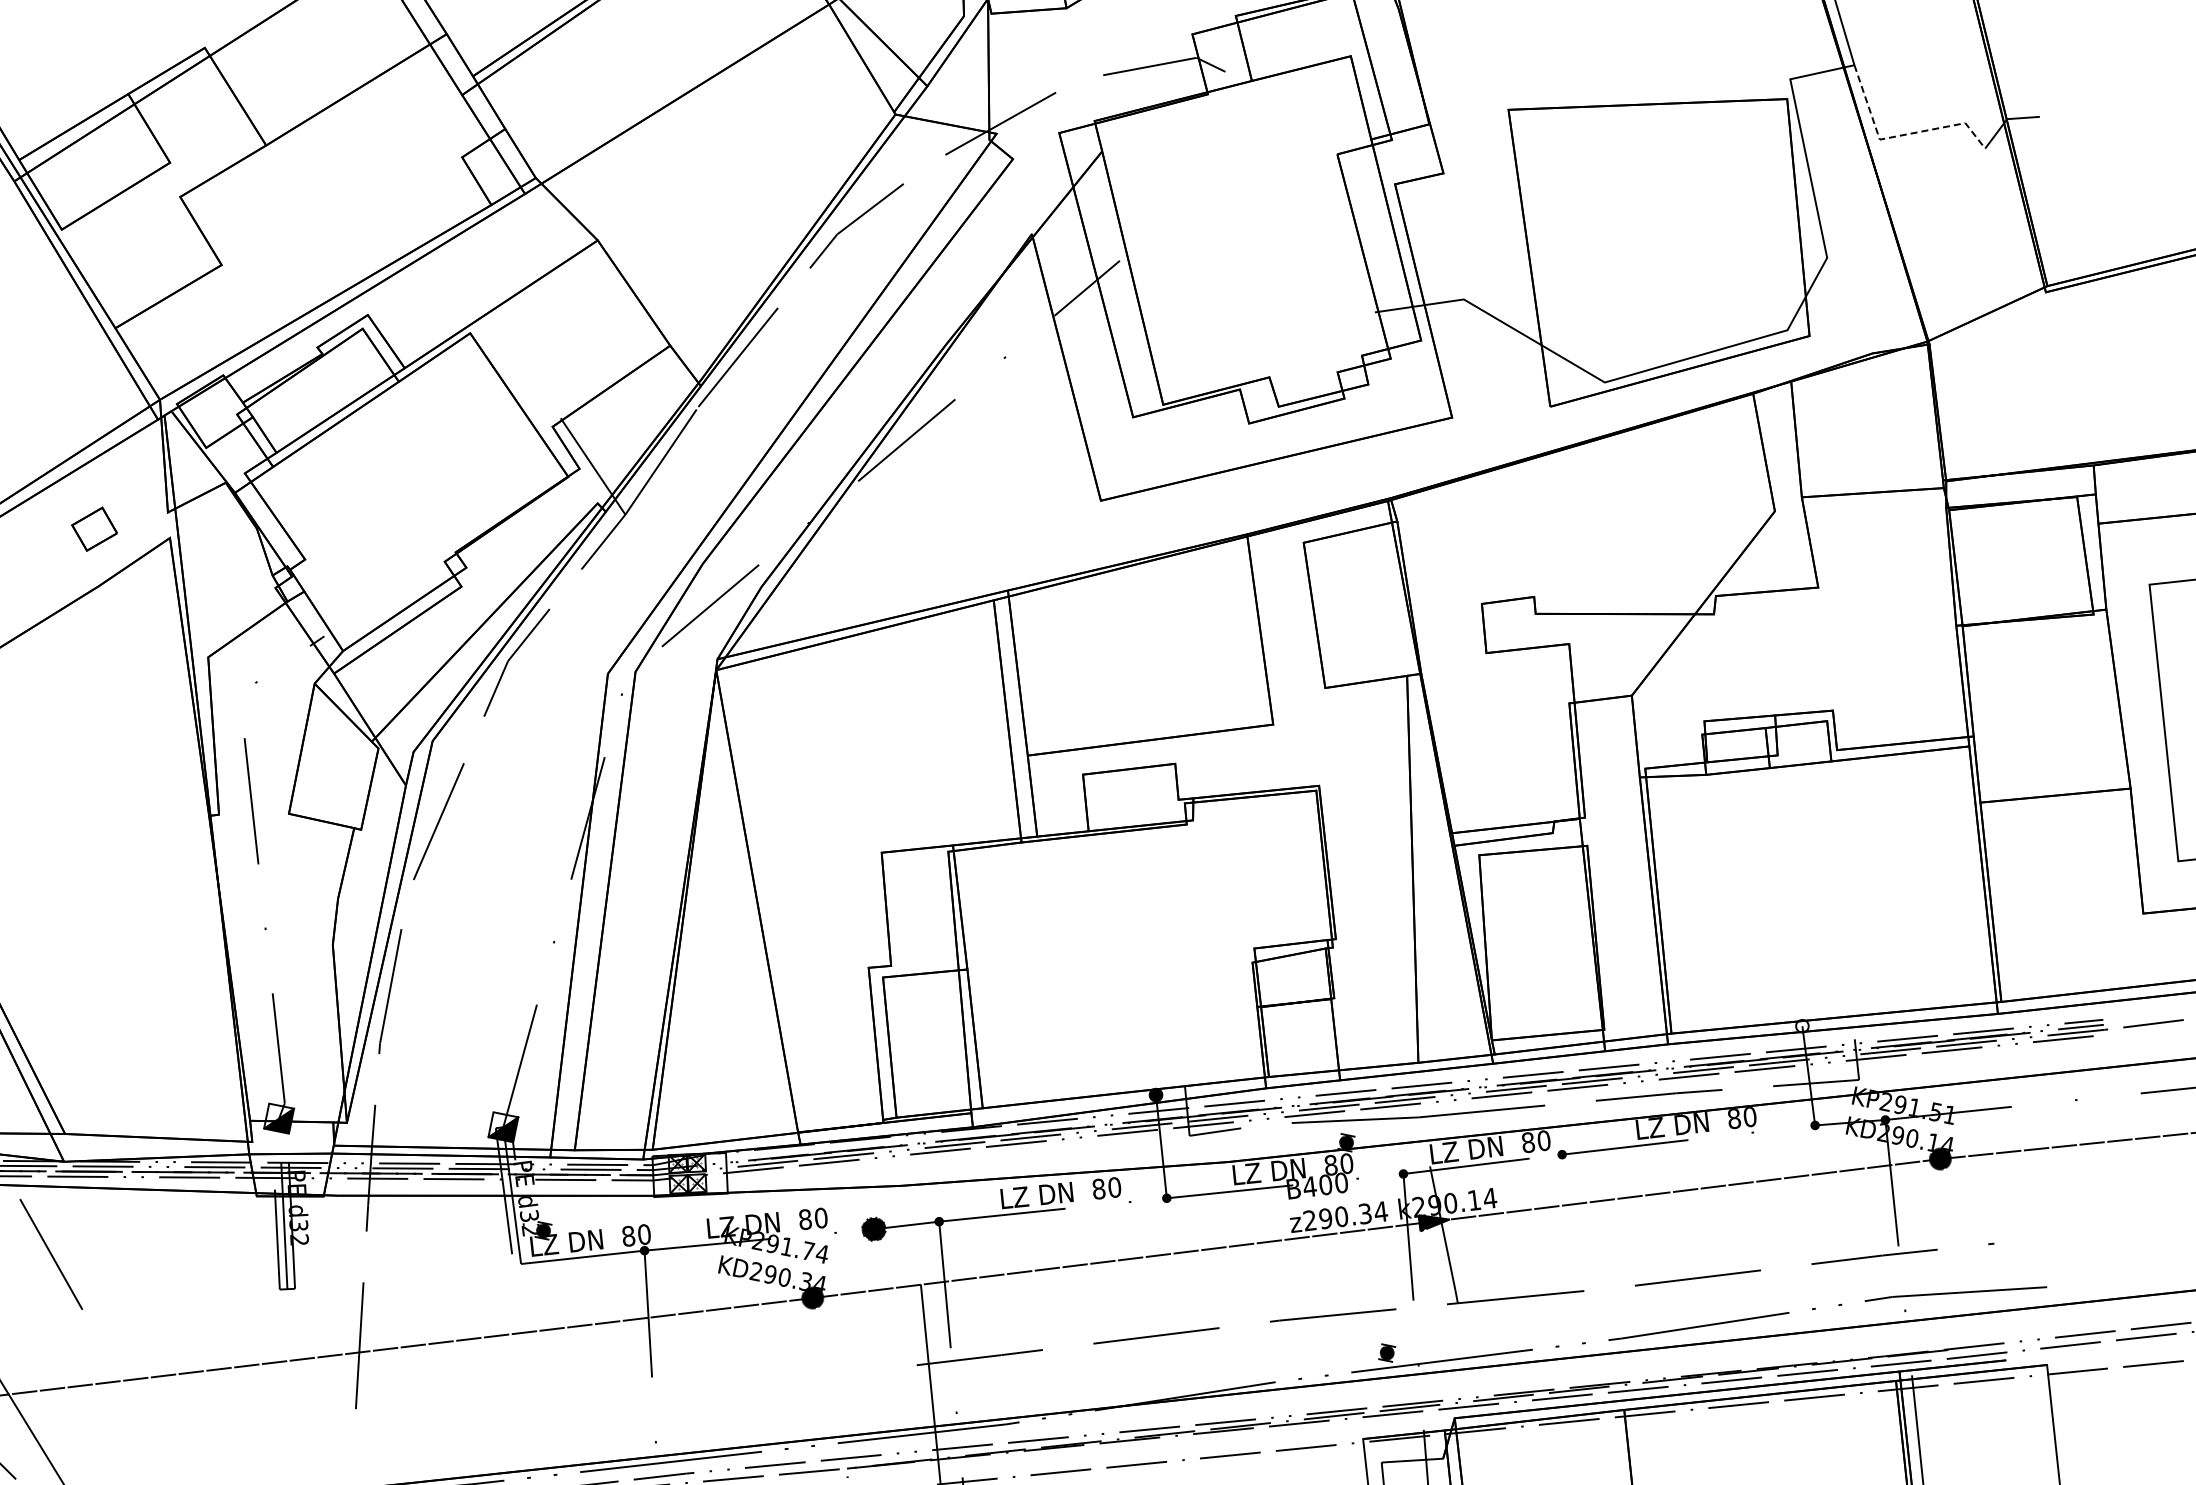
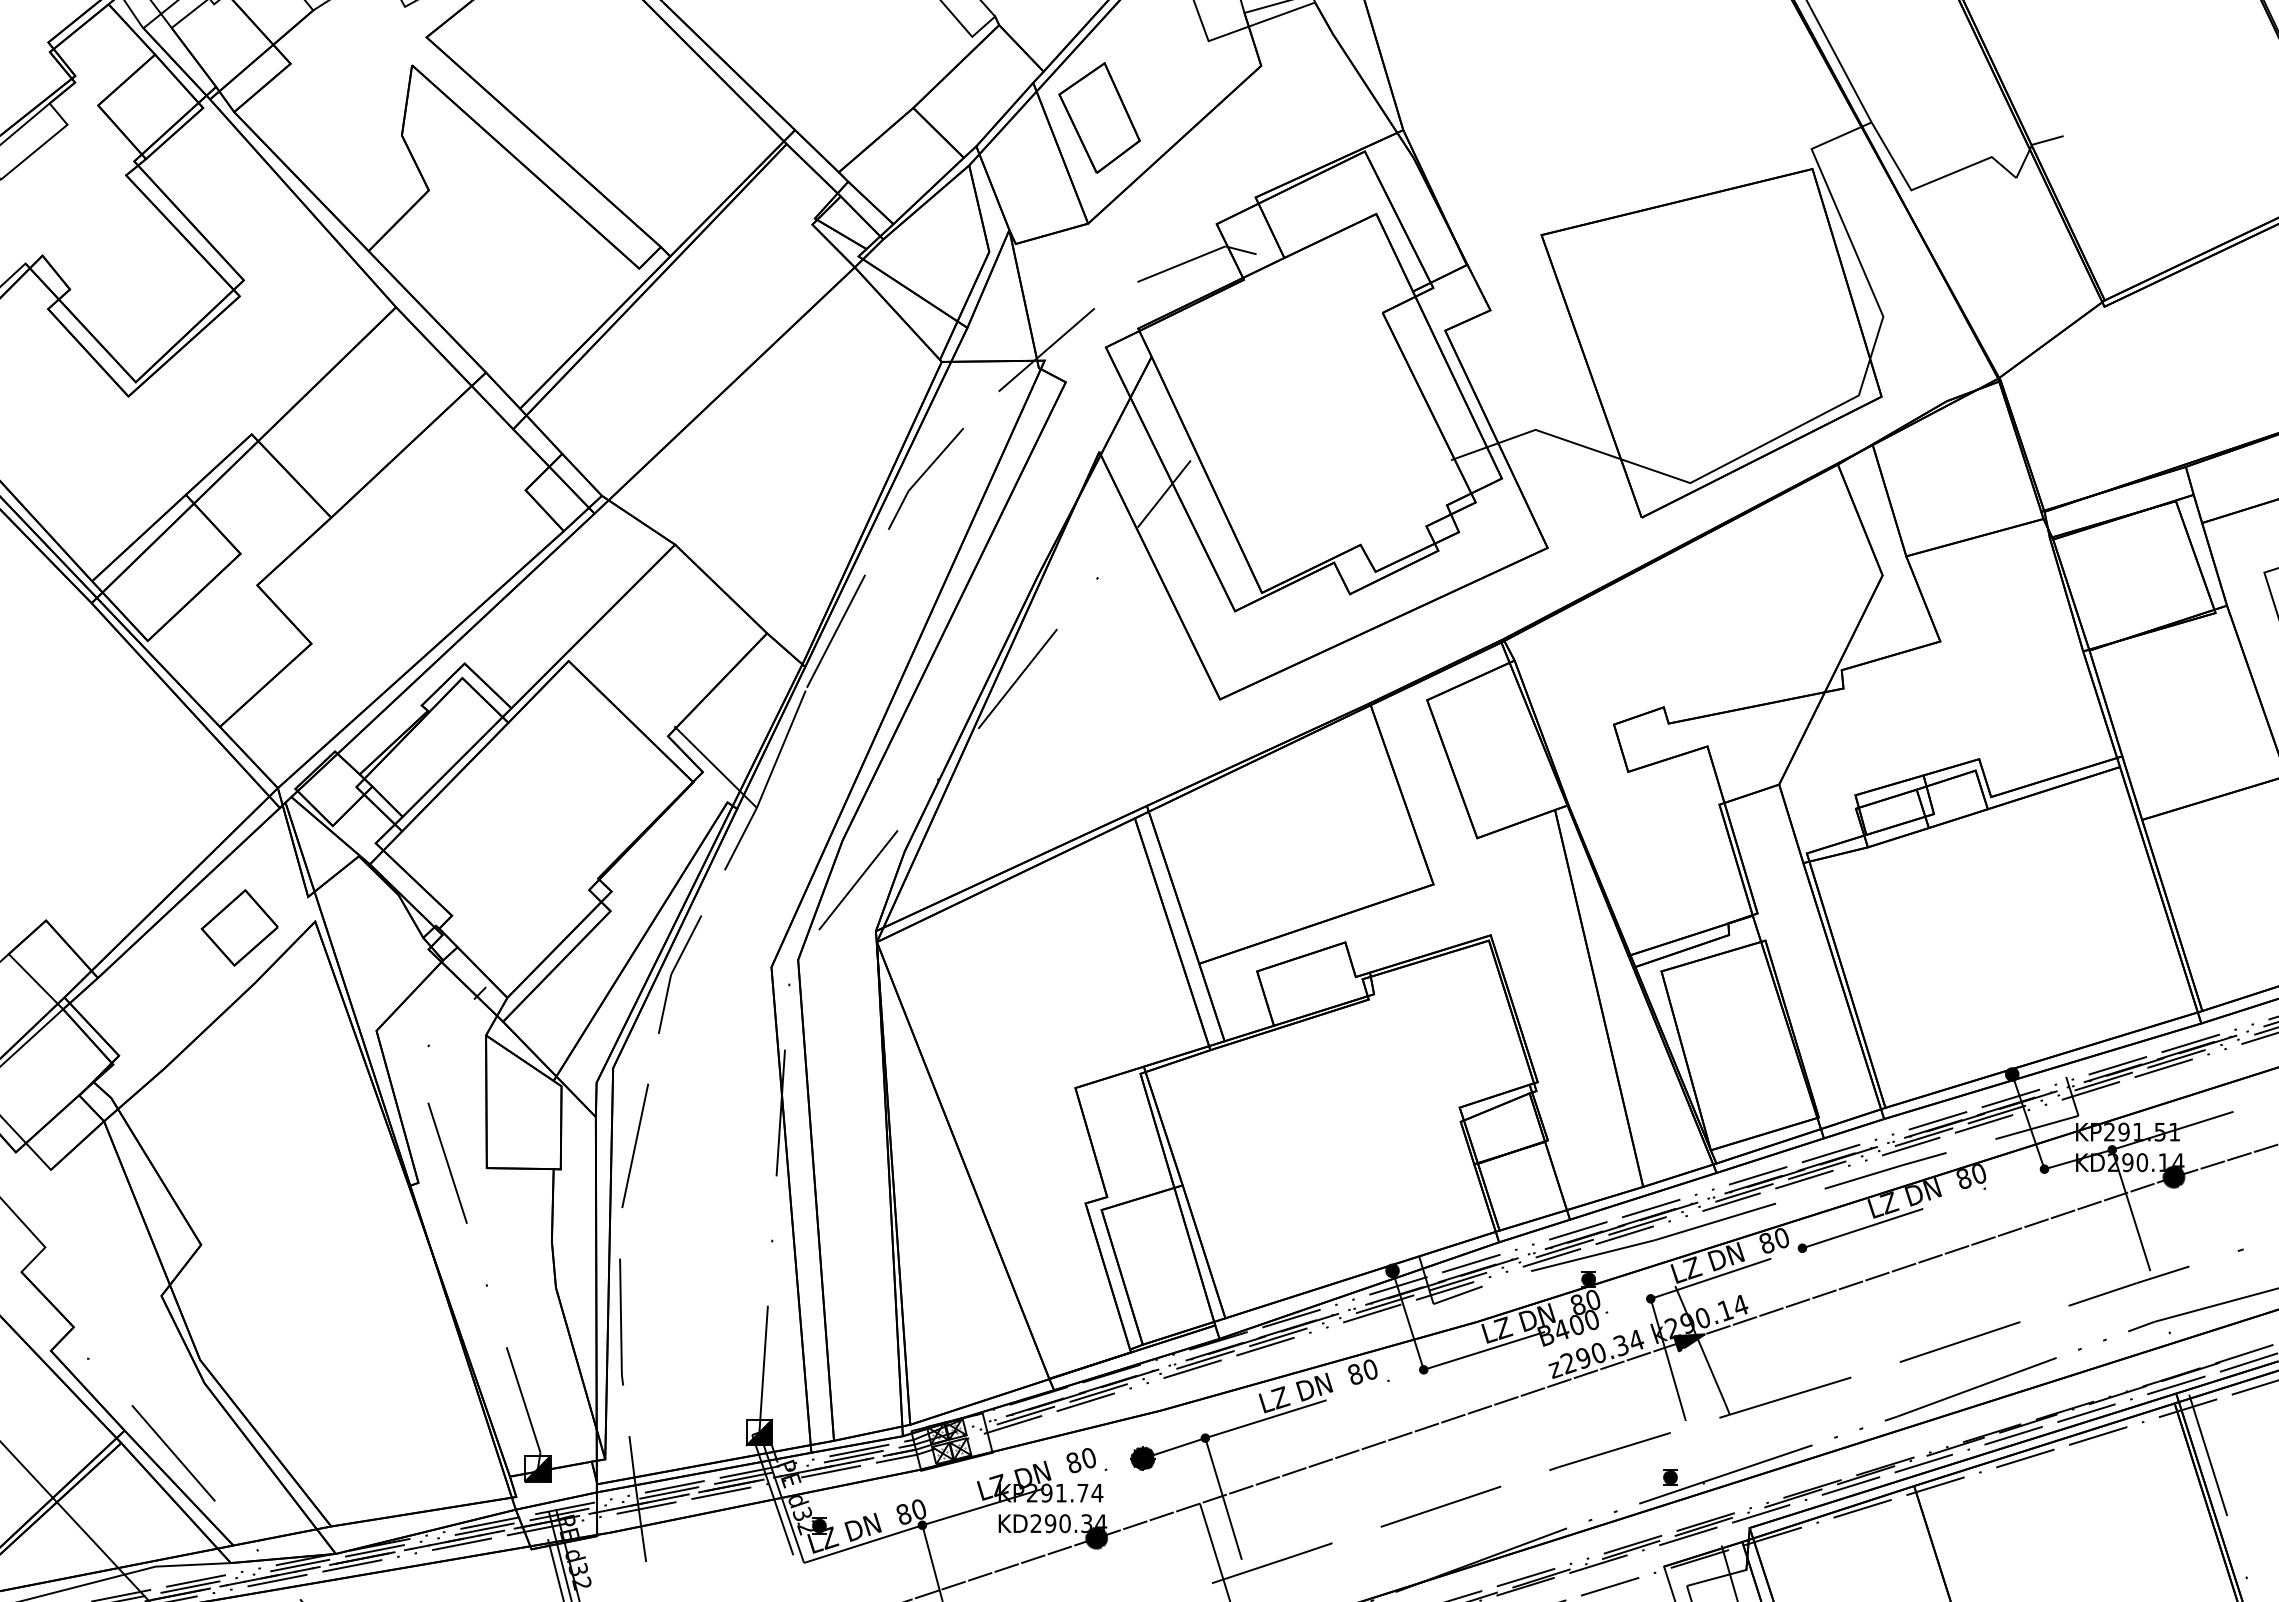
line: (1900, 135) -> (1930, 182), dashed -> solid
part: (94, 528) -> (239, 927), size x1.67
fill: (1801, 1026) -> (2011, 1074), added

